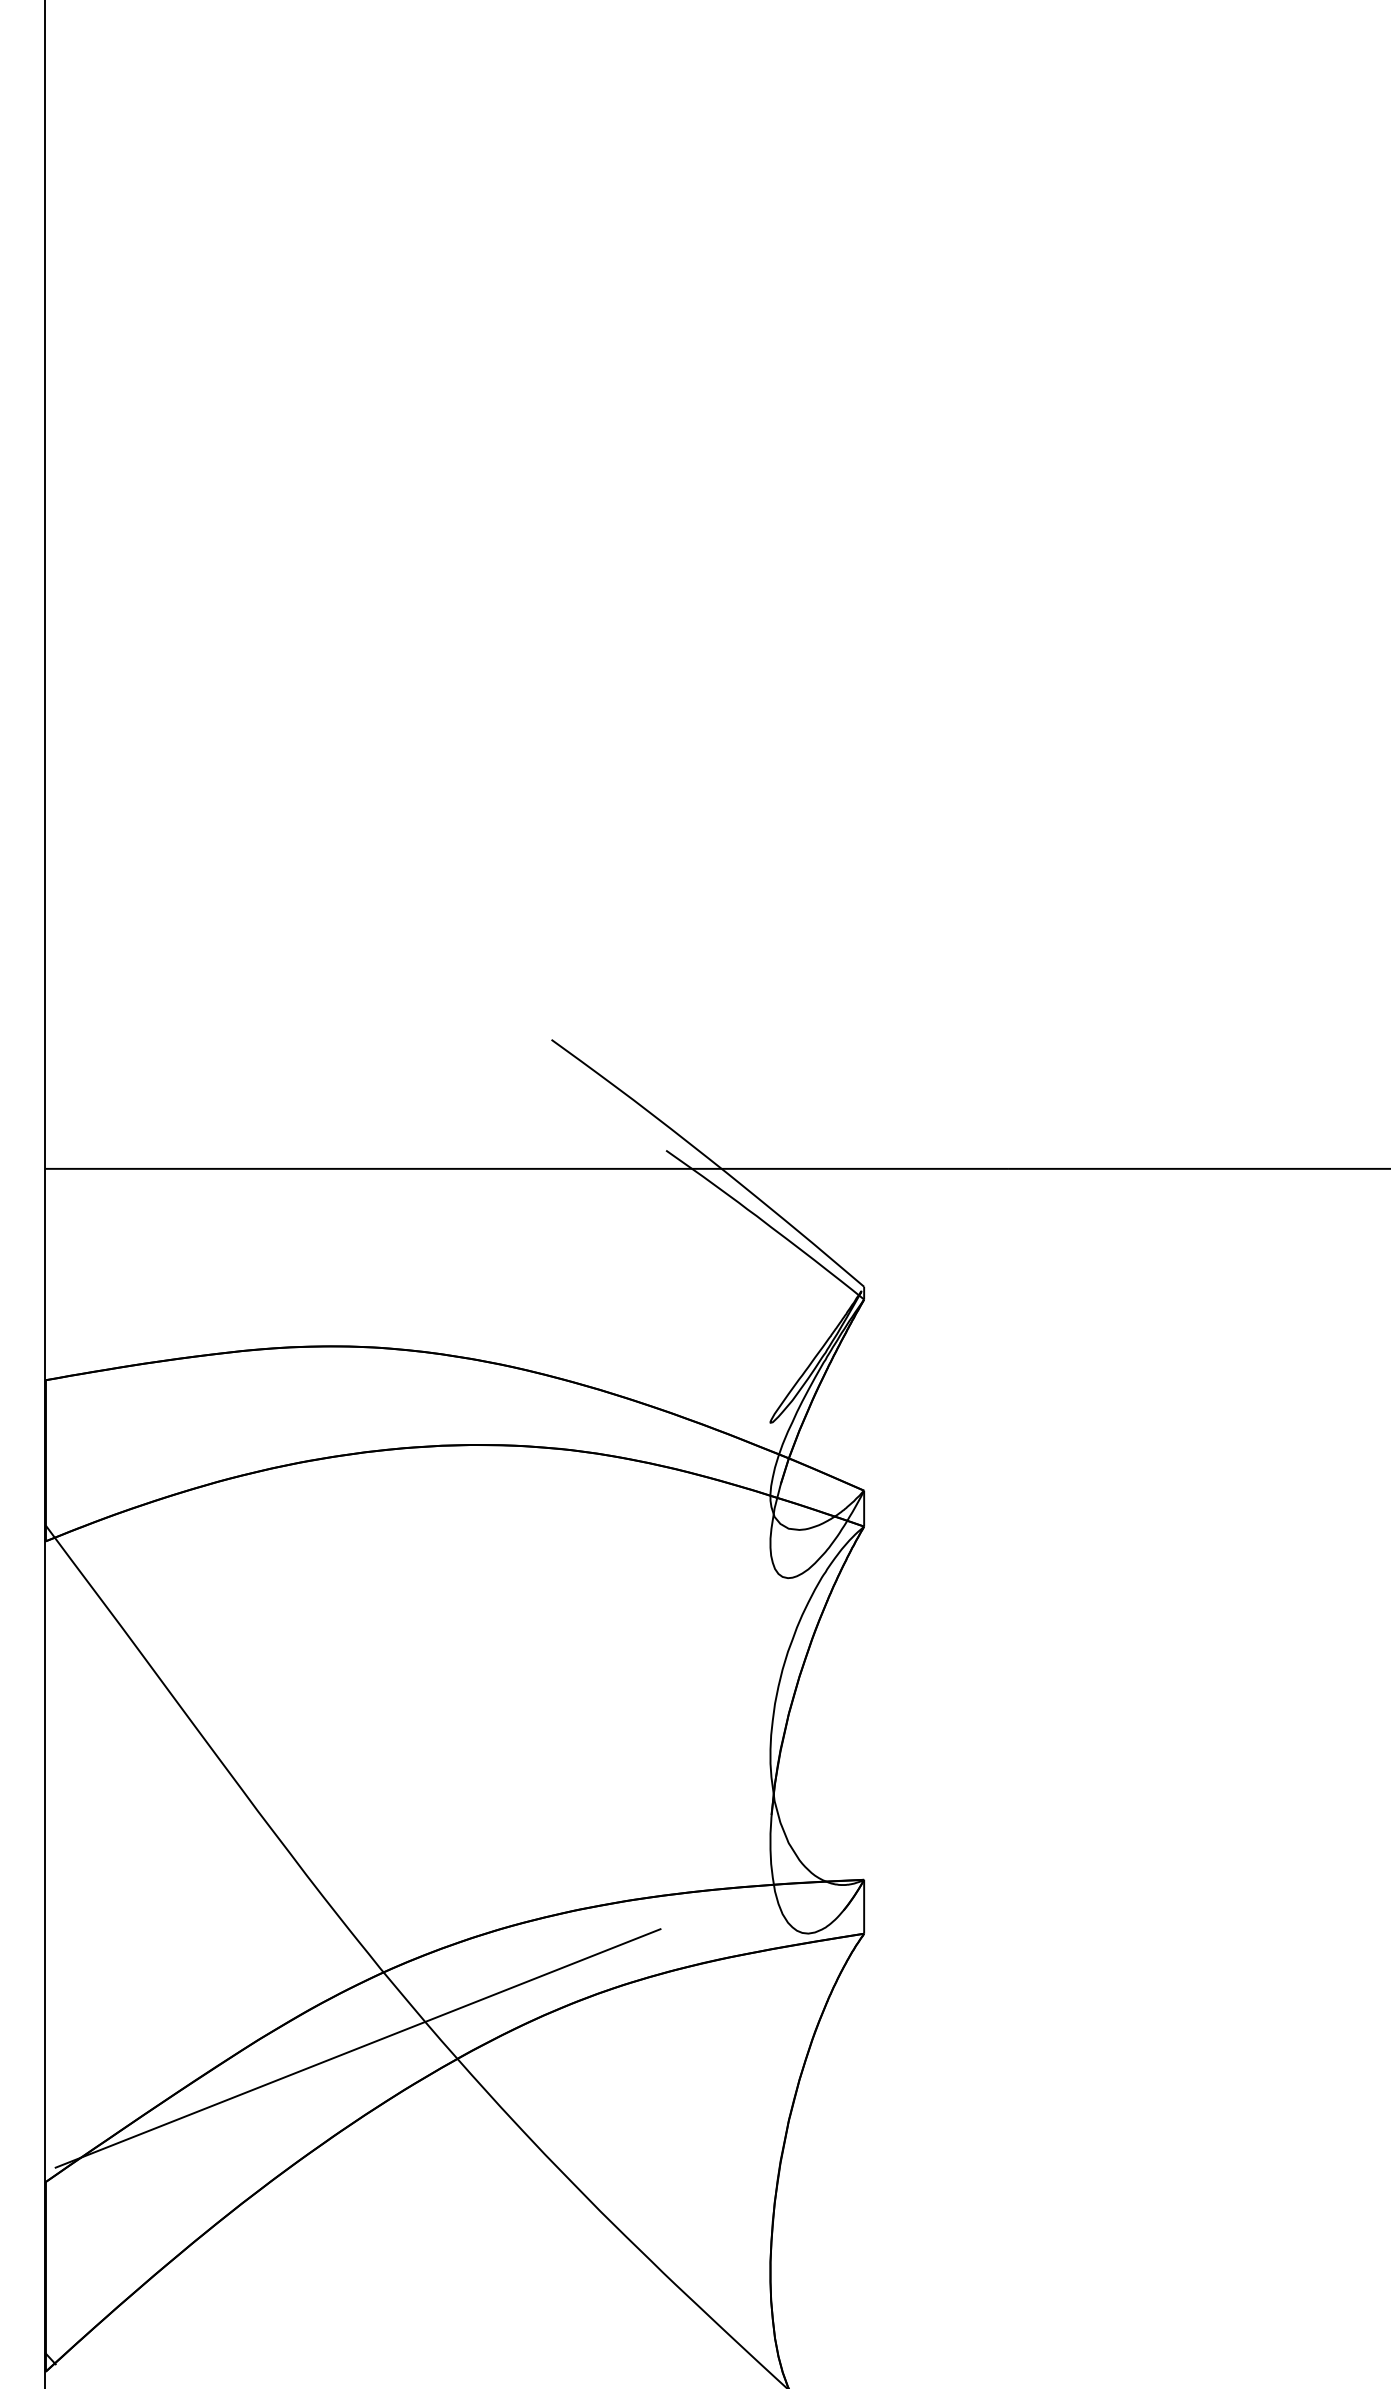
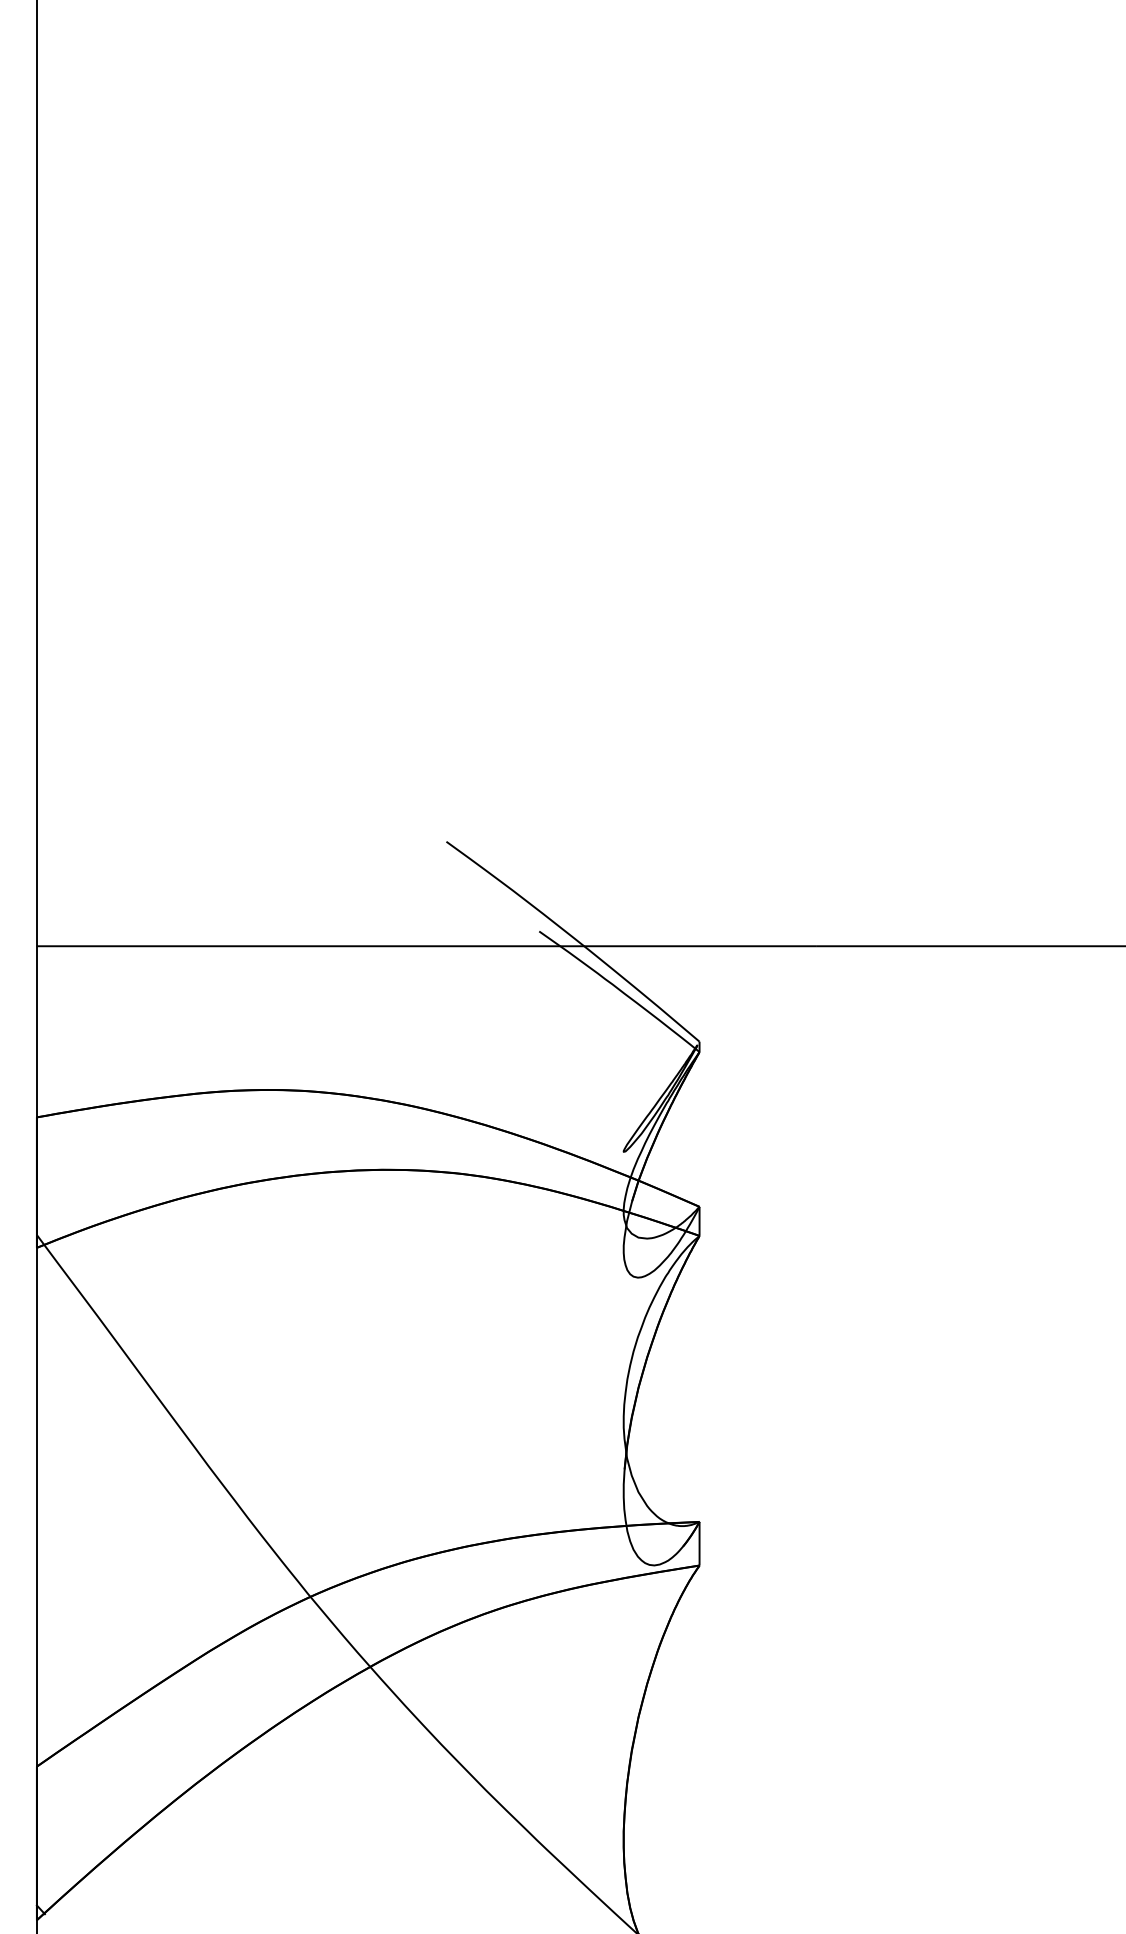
line: (357, 2048) -> (289, 1658), removed

